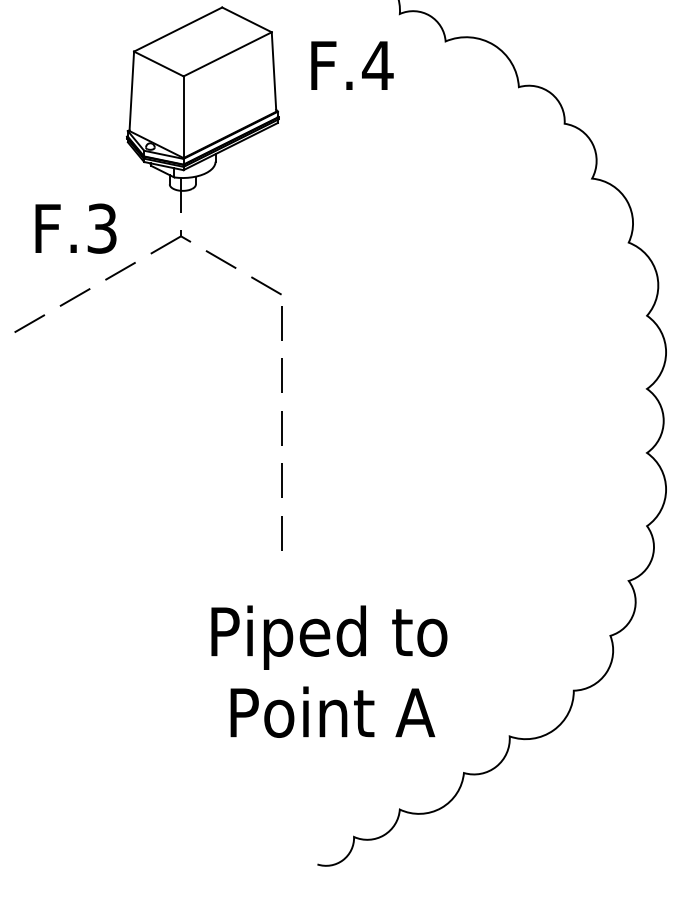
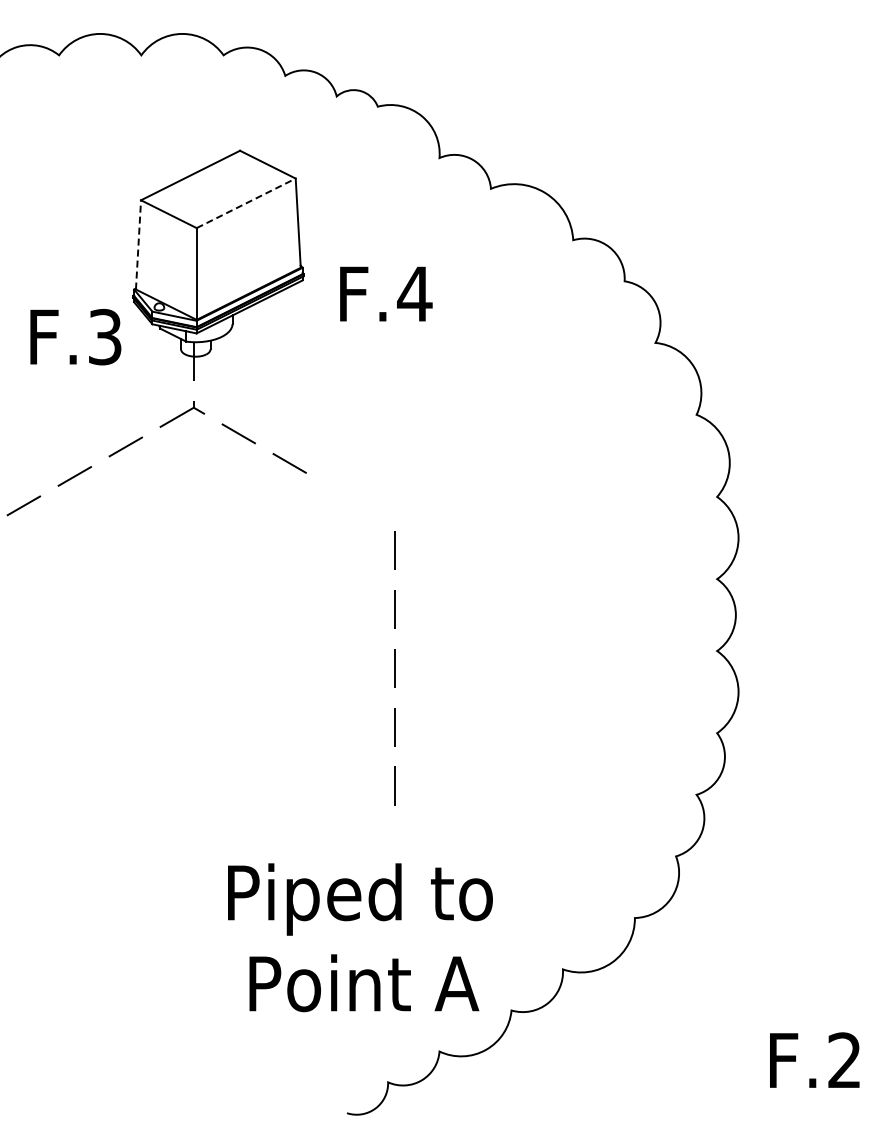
line: (227, 54) -> (246, 203), solid -> dashed
text: (352, 65) -> (386, 293), moved
line: (131, 90) -> (138, 244), solid -> dashed
text: (75, 228) -> (75, 337), moved
line: (281, 428) -> (394, 668), moved
text: (329, 671) -> (360, 937), moved

